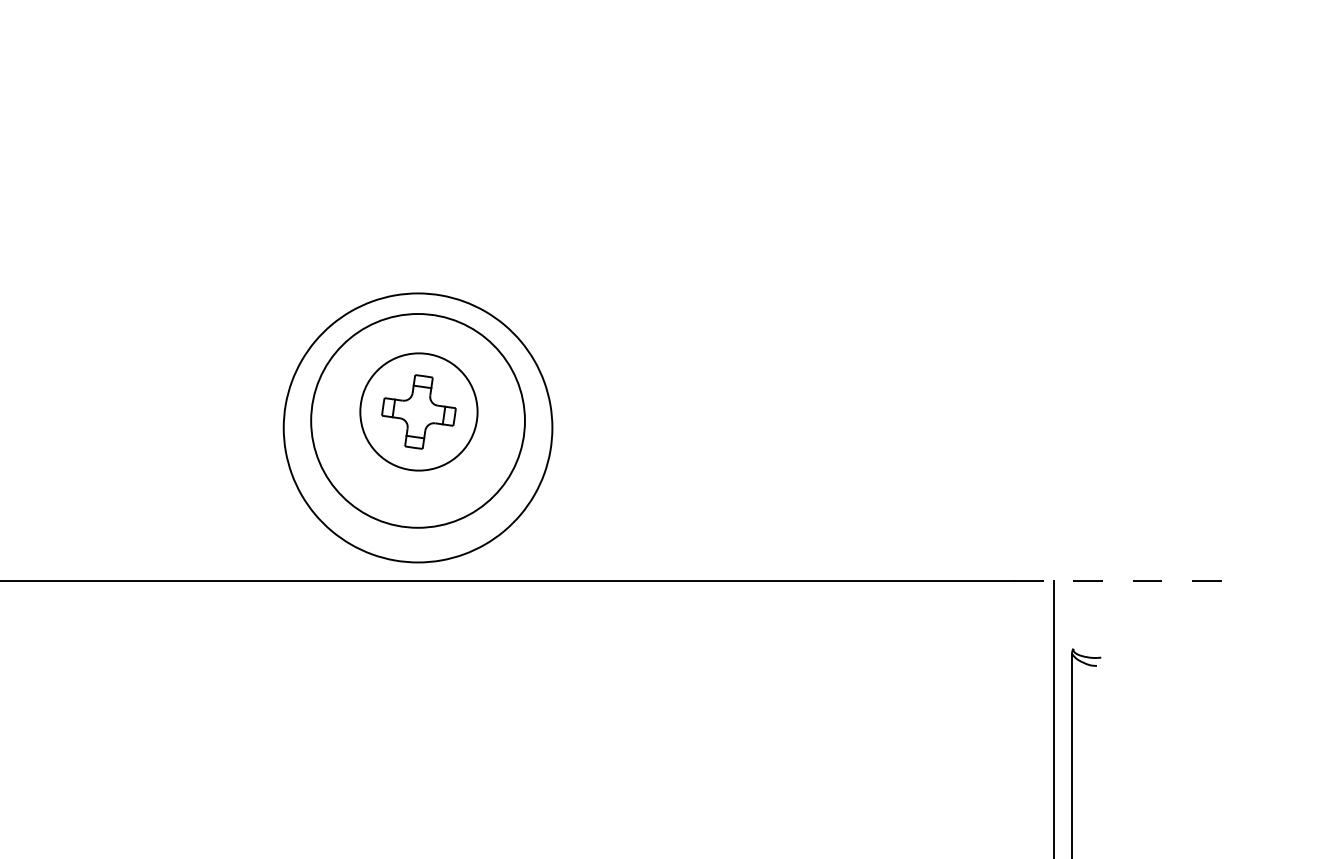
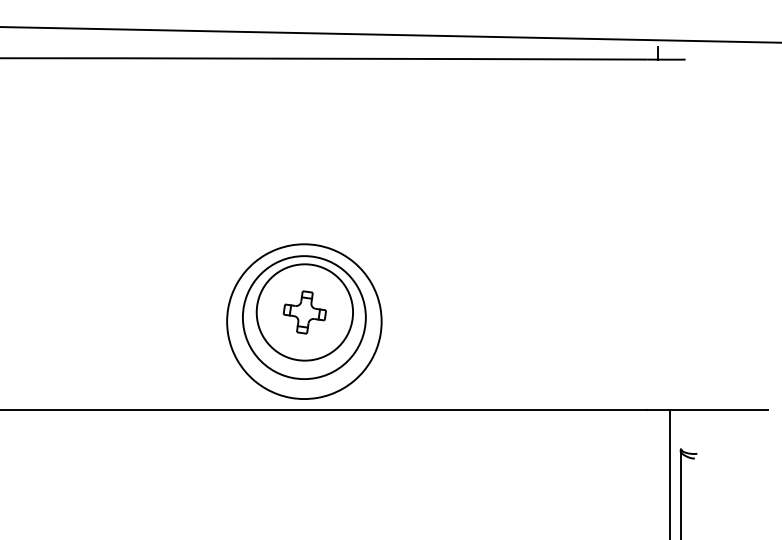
circle: (418, 412) -> (304, 312), size x1.43
line: (1118, 580) -> (707, 409), dashed -> solid

